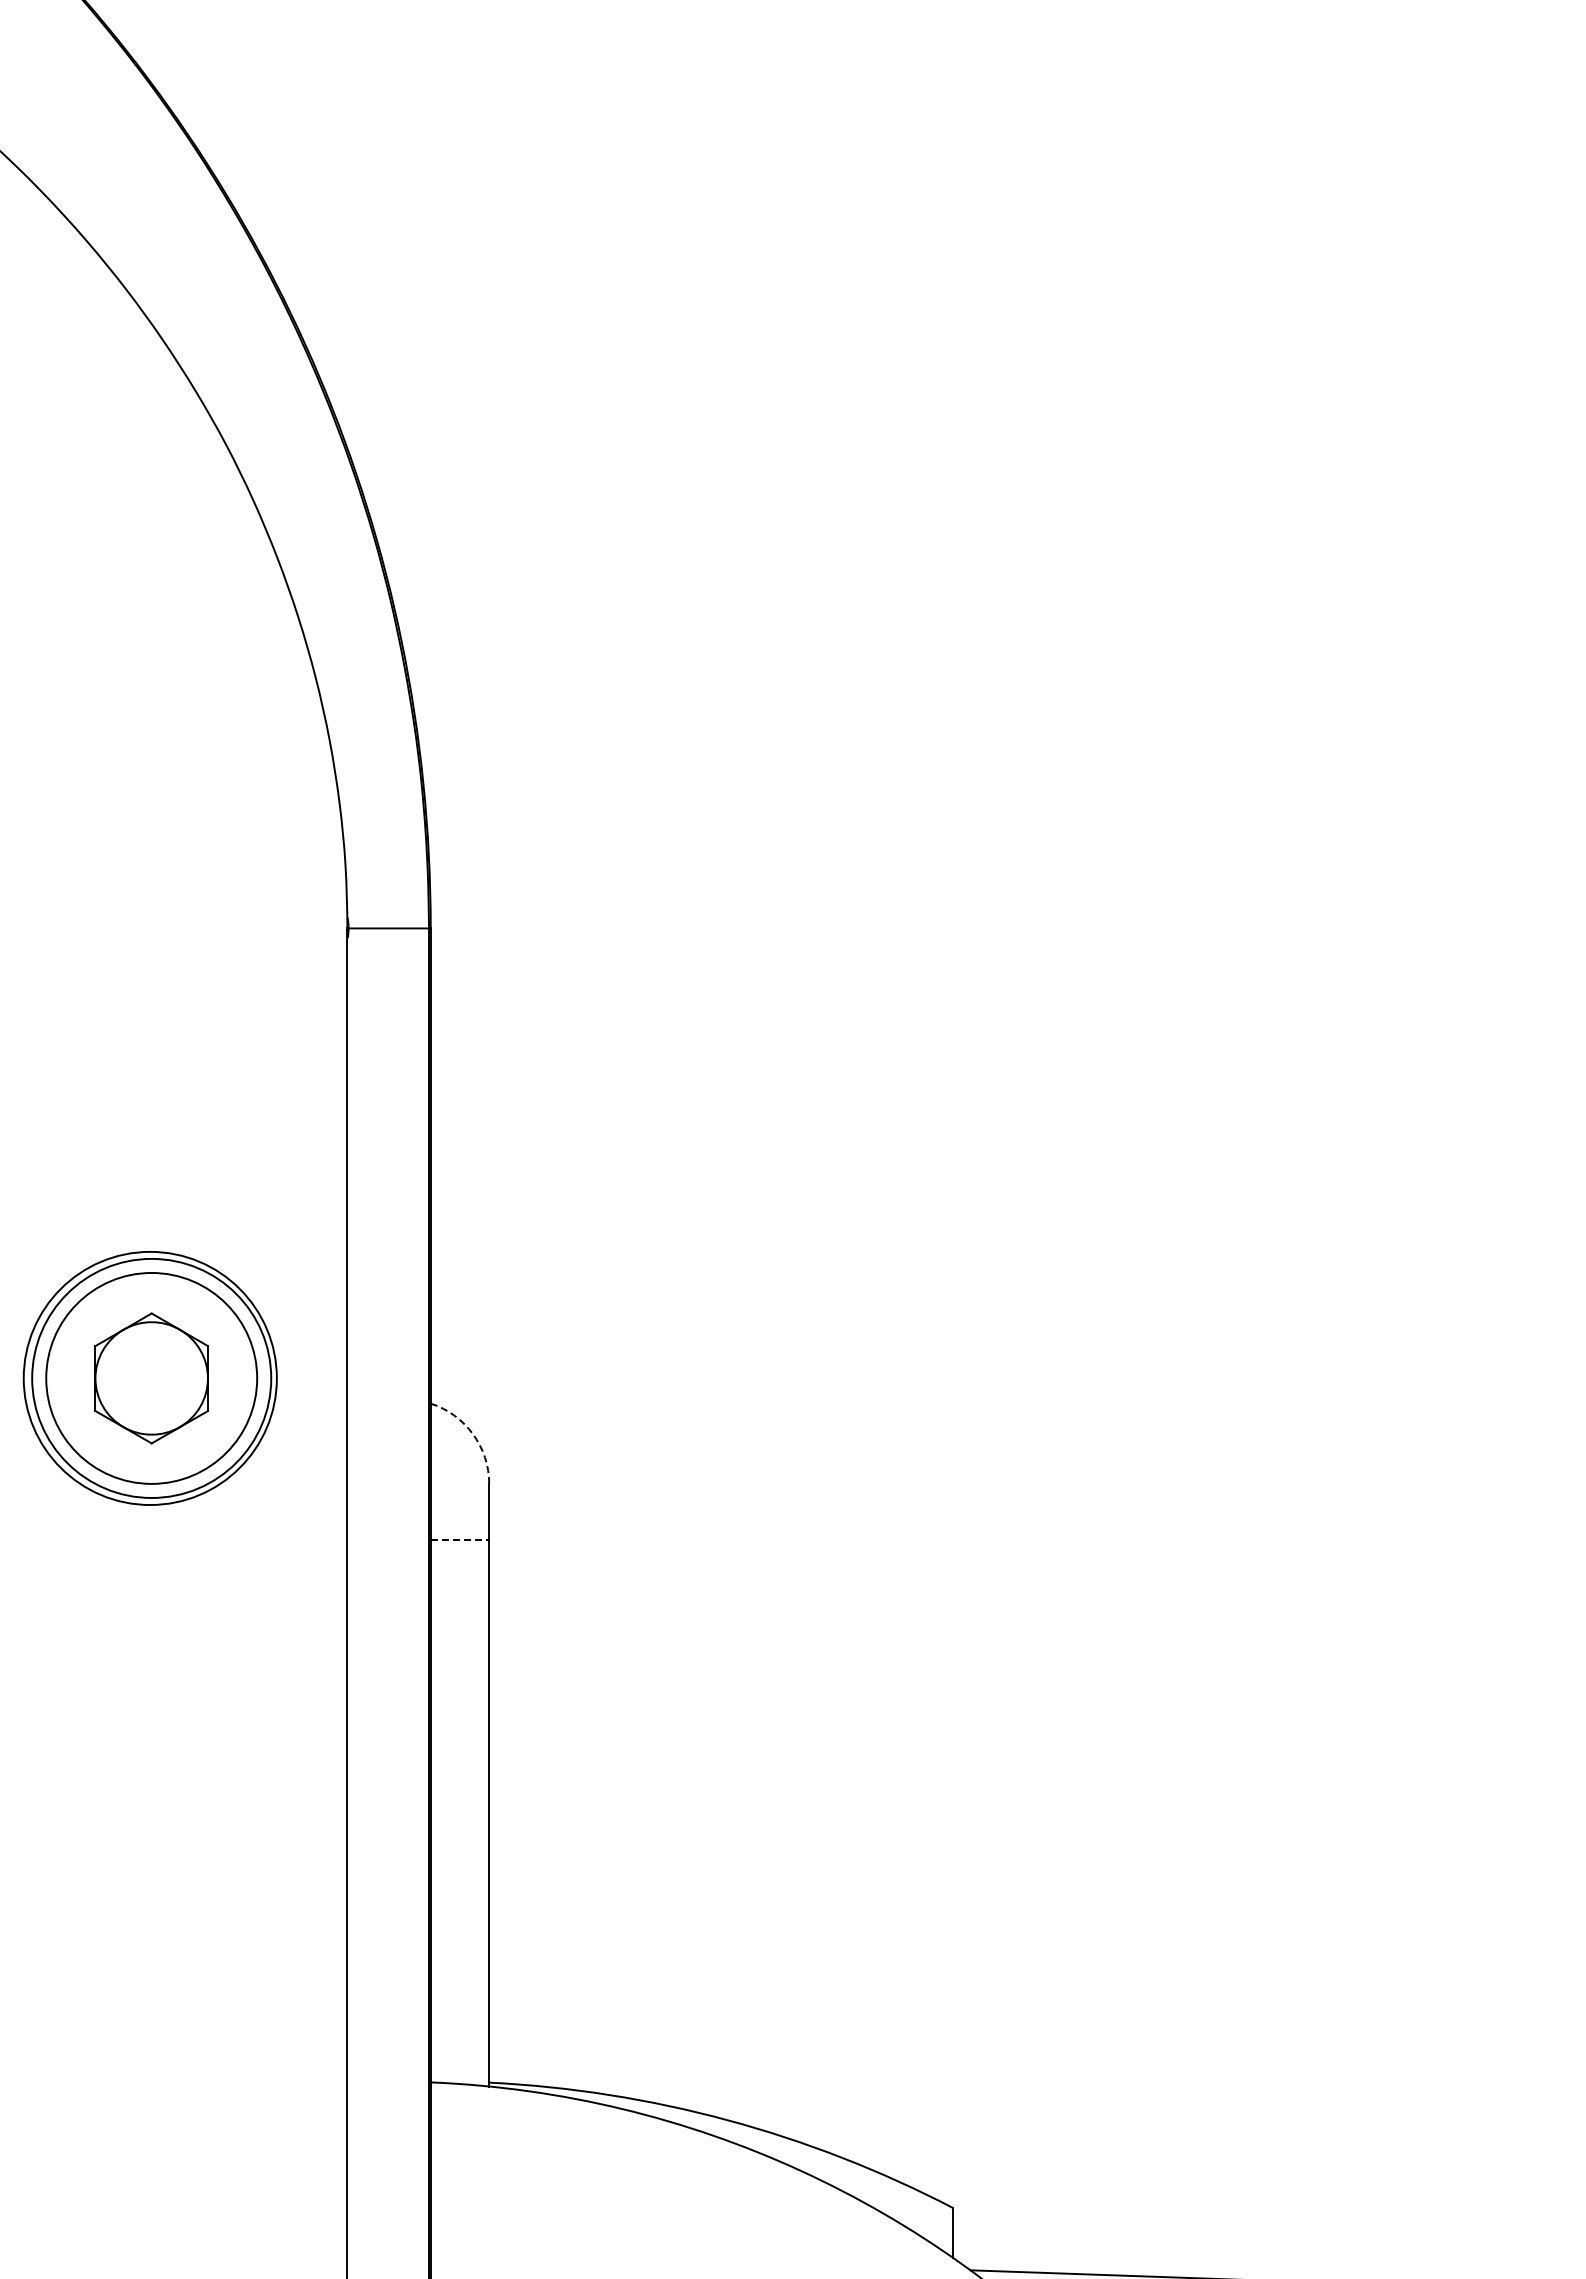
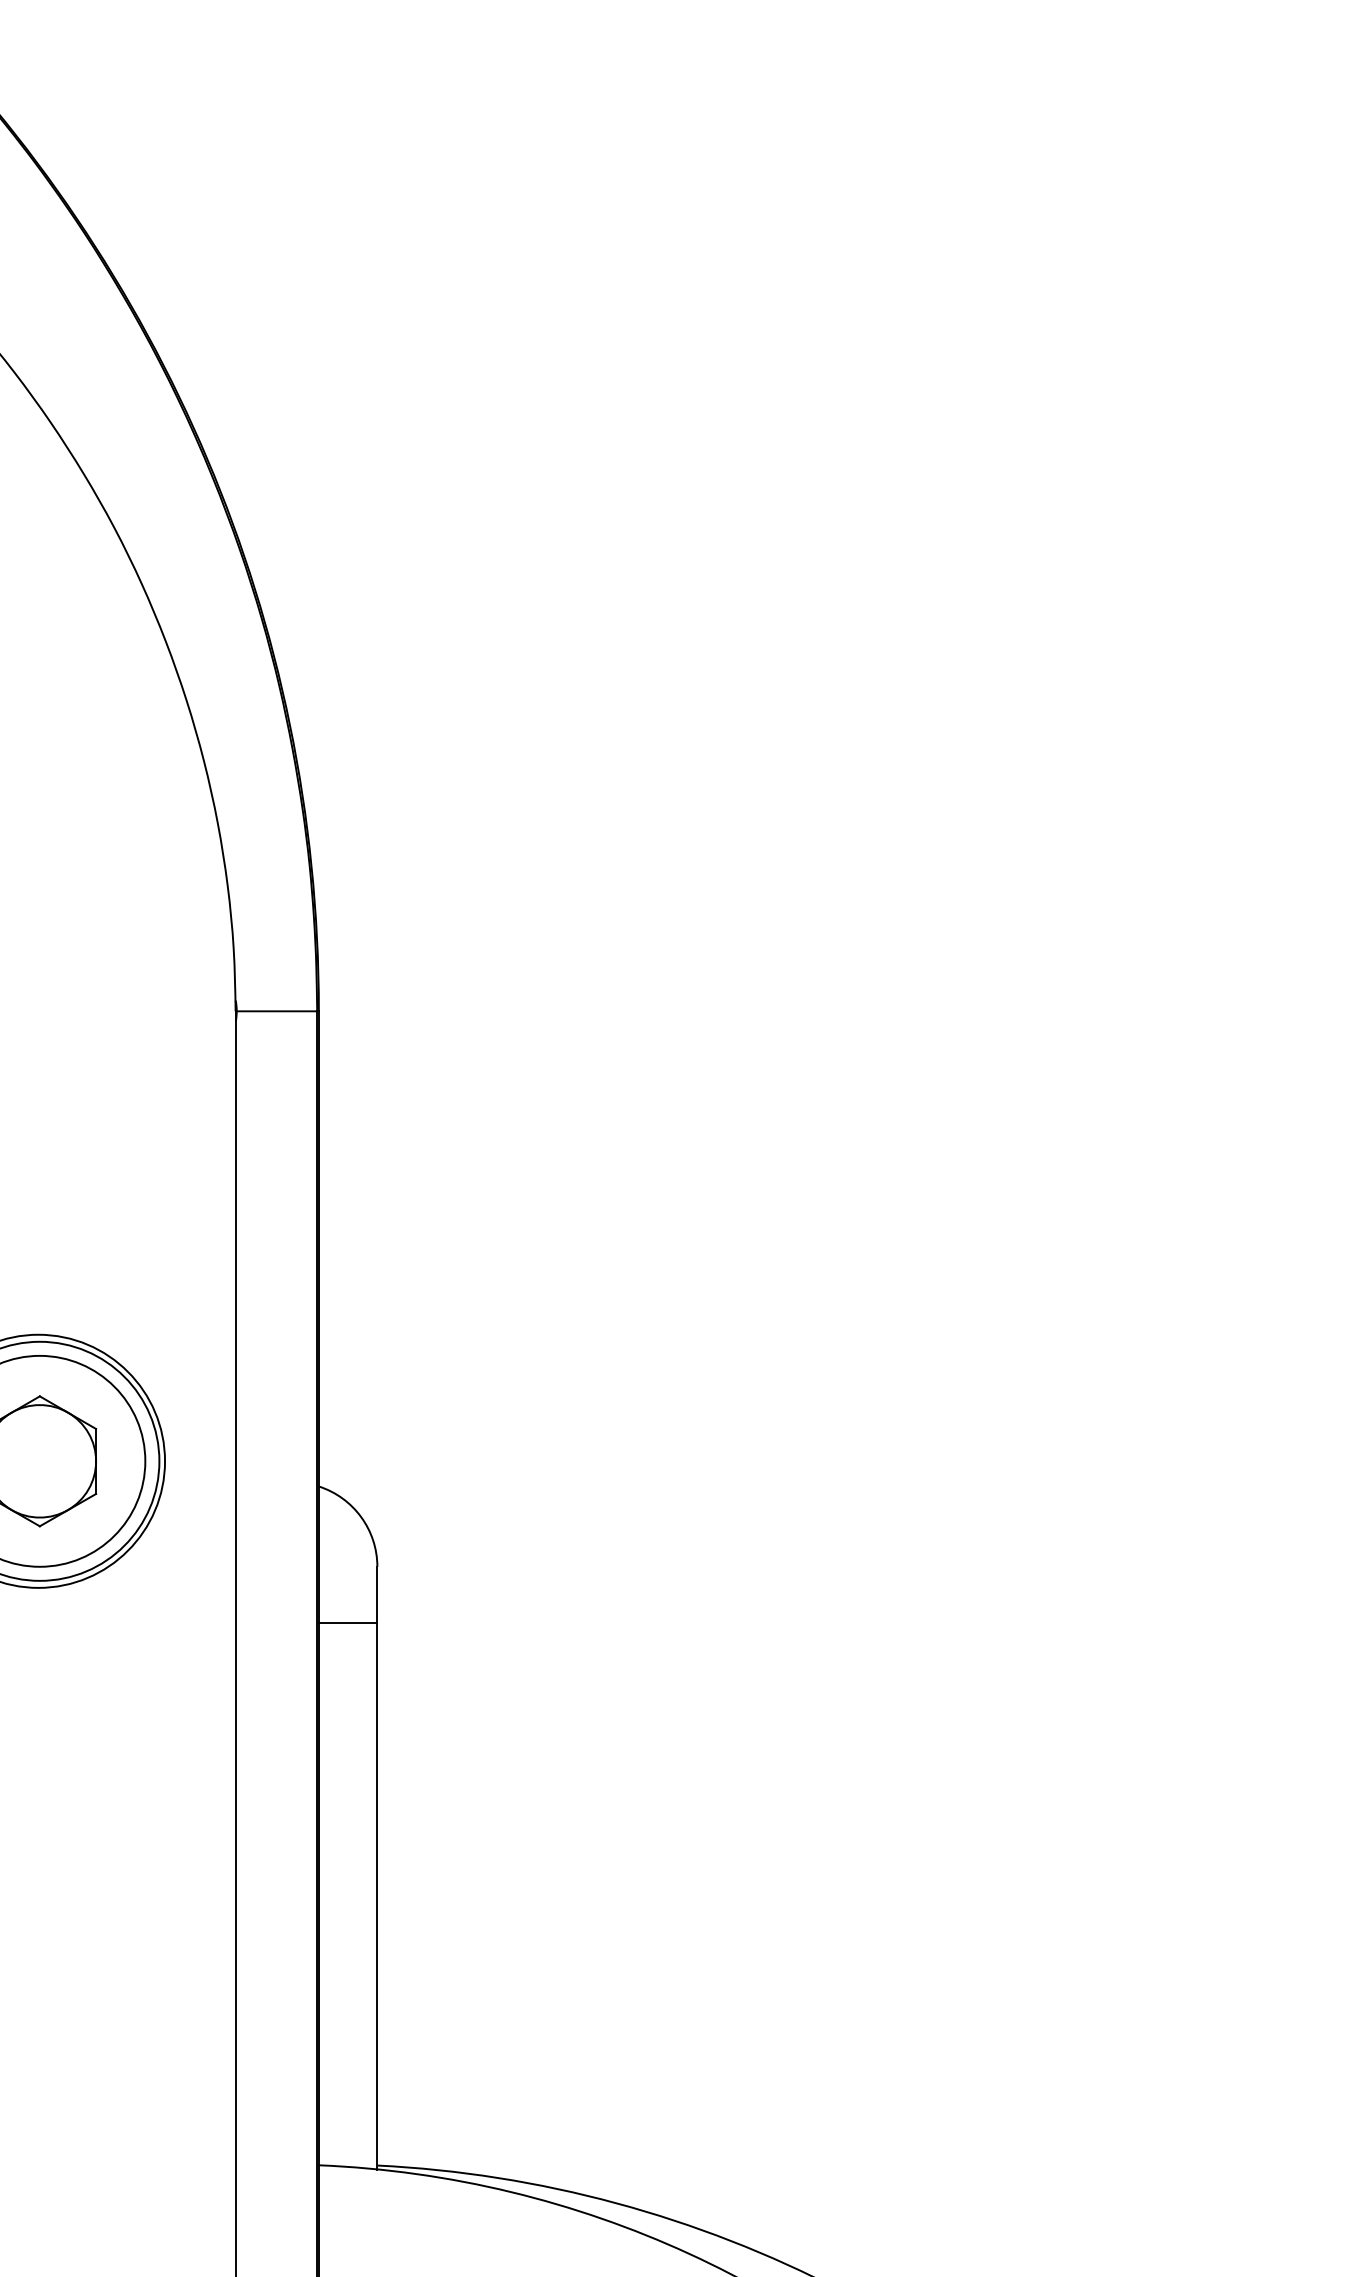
arc: (473, 1434) -> (361, 1517), dashed -> solid
line: (460, 1540) -> (348, 1623), dashed -> solid

